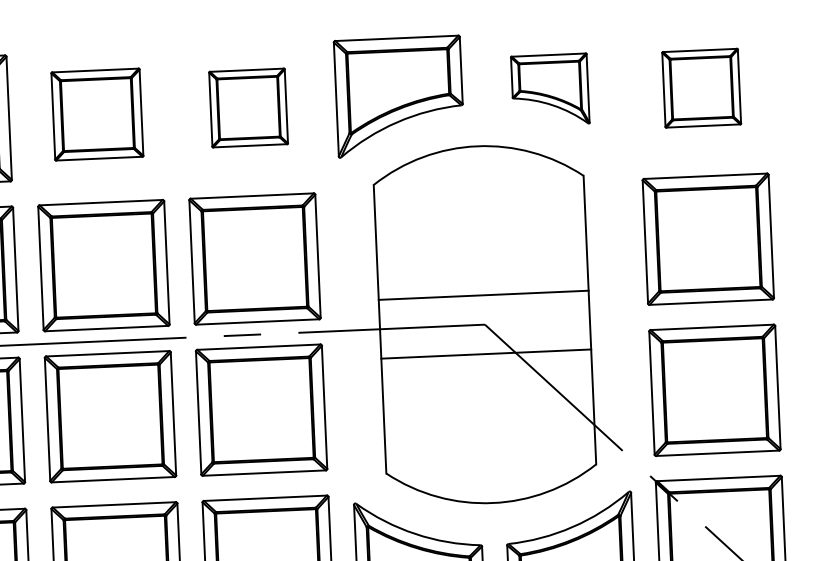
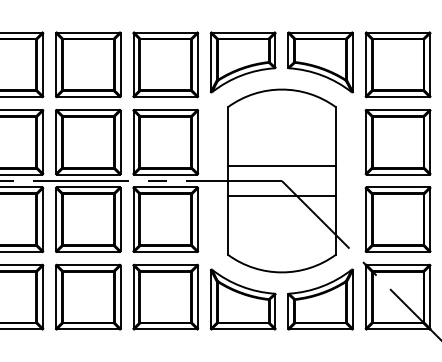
part: (700, 87) -> (397, 64), size x1.67
part: (550, 90) -> (320, 62), size x1.67
part: (247, 107) -> (165, 64), size x1.67
part: (97, 113) -> (88, 64), size x1.43

